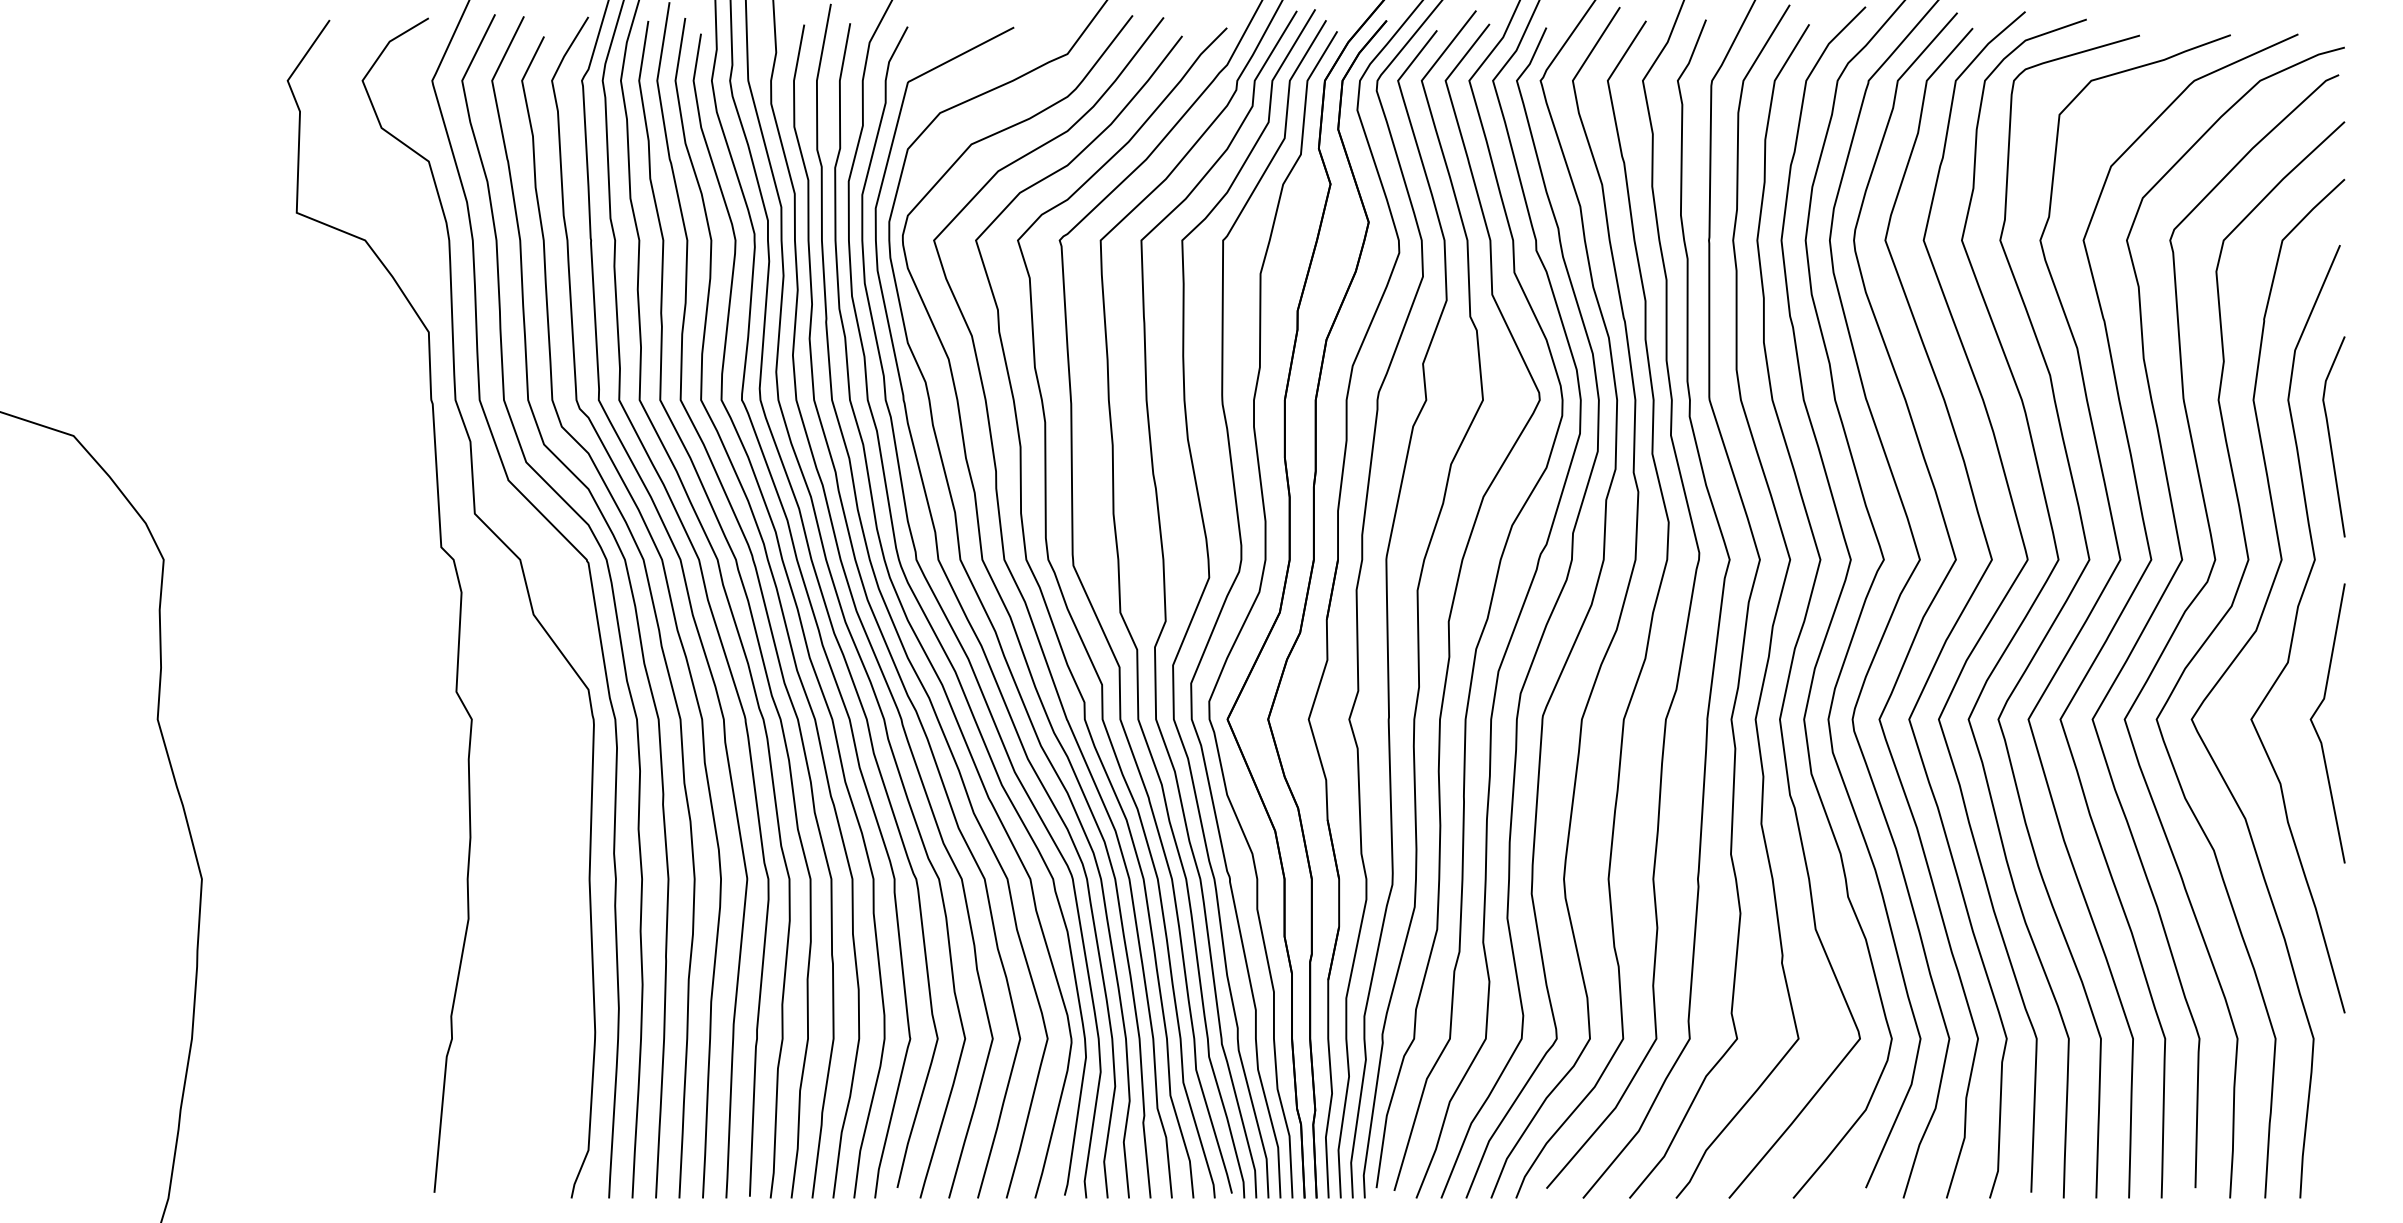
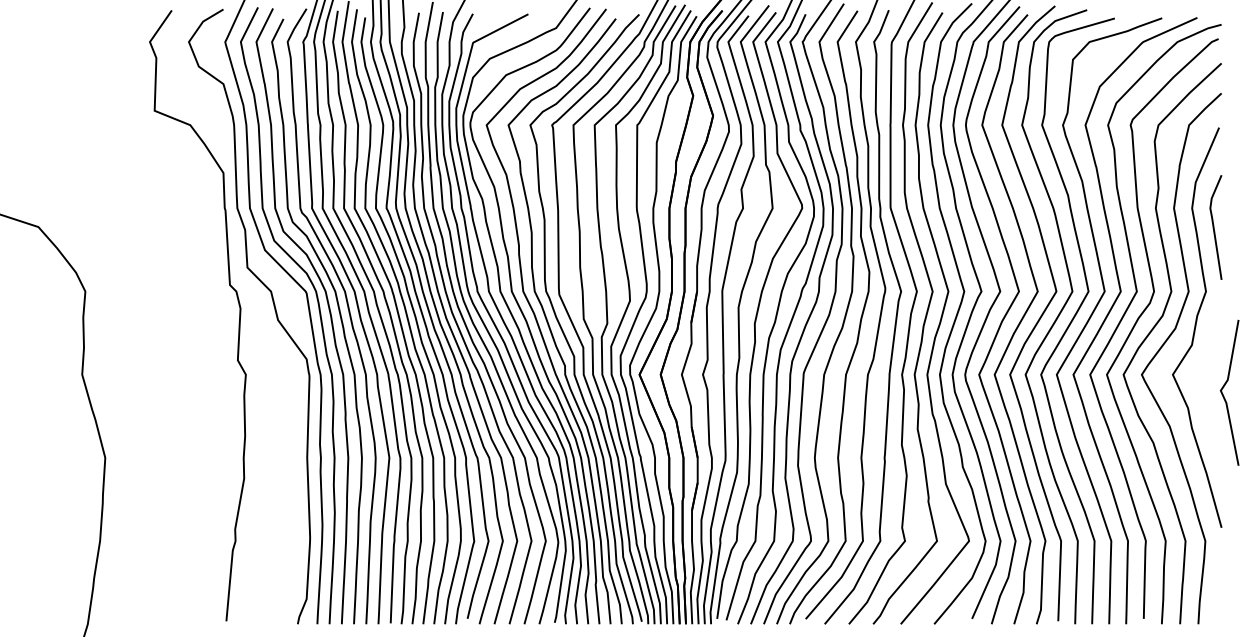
line: (2315, 724) -> (1223, 393), moved

